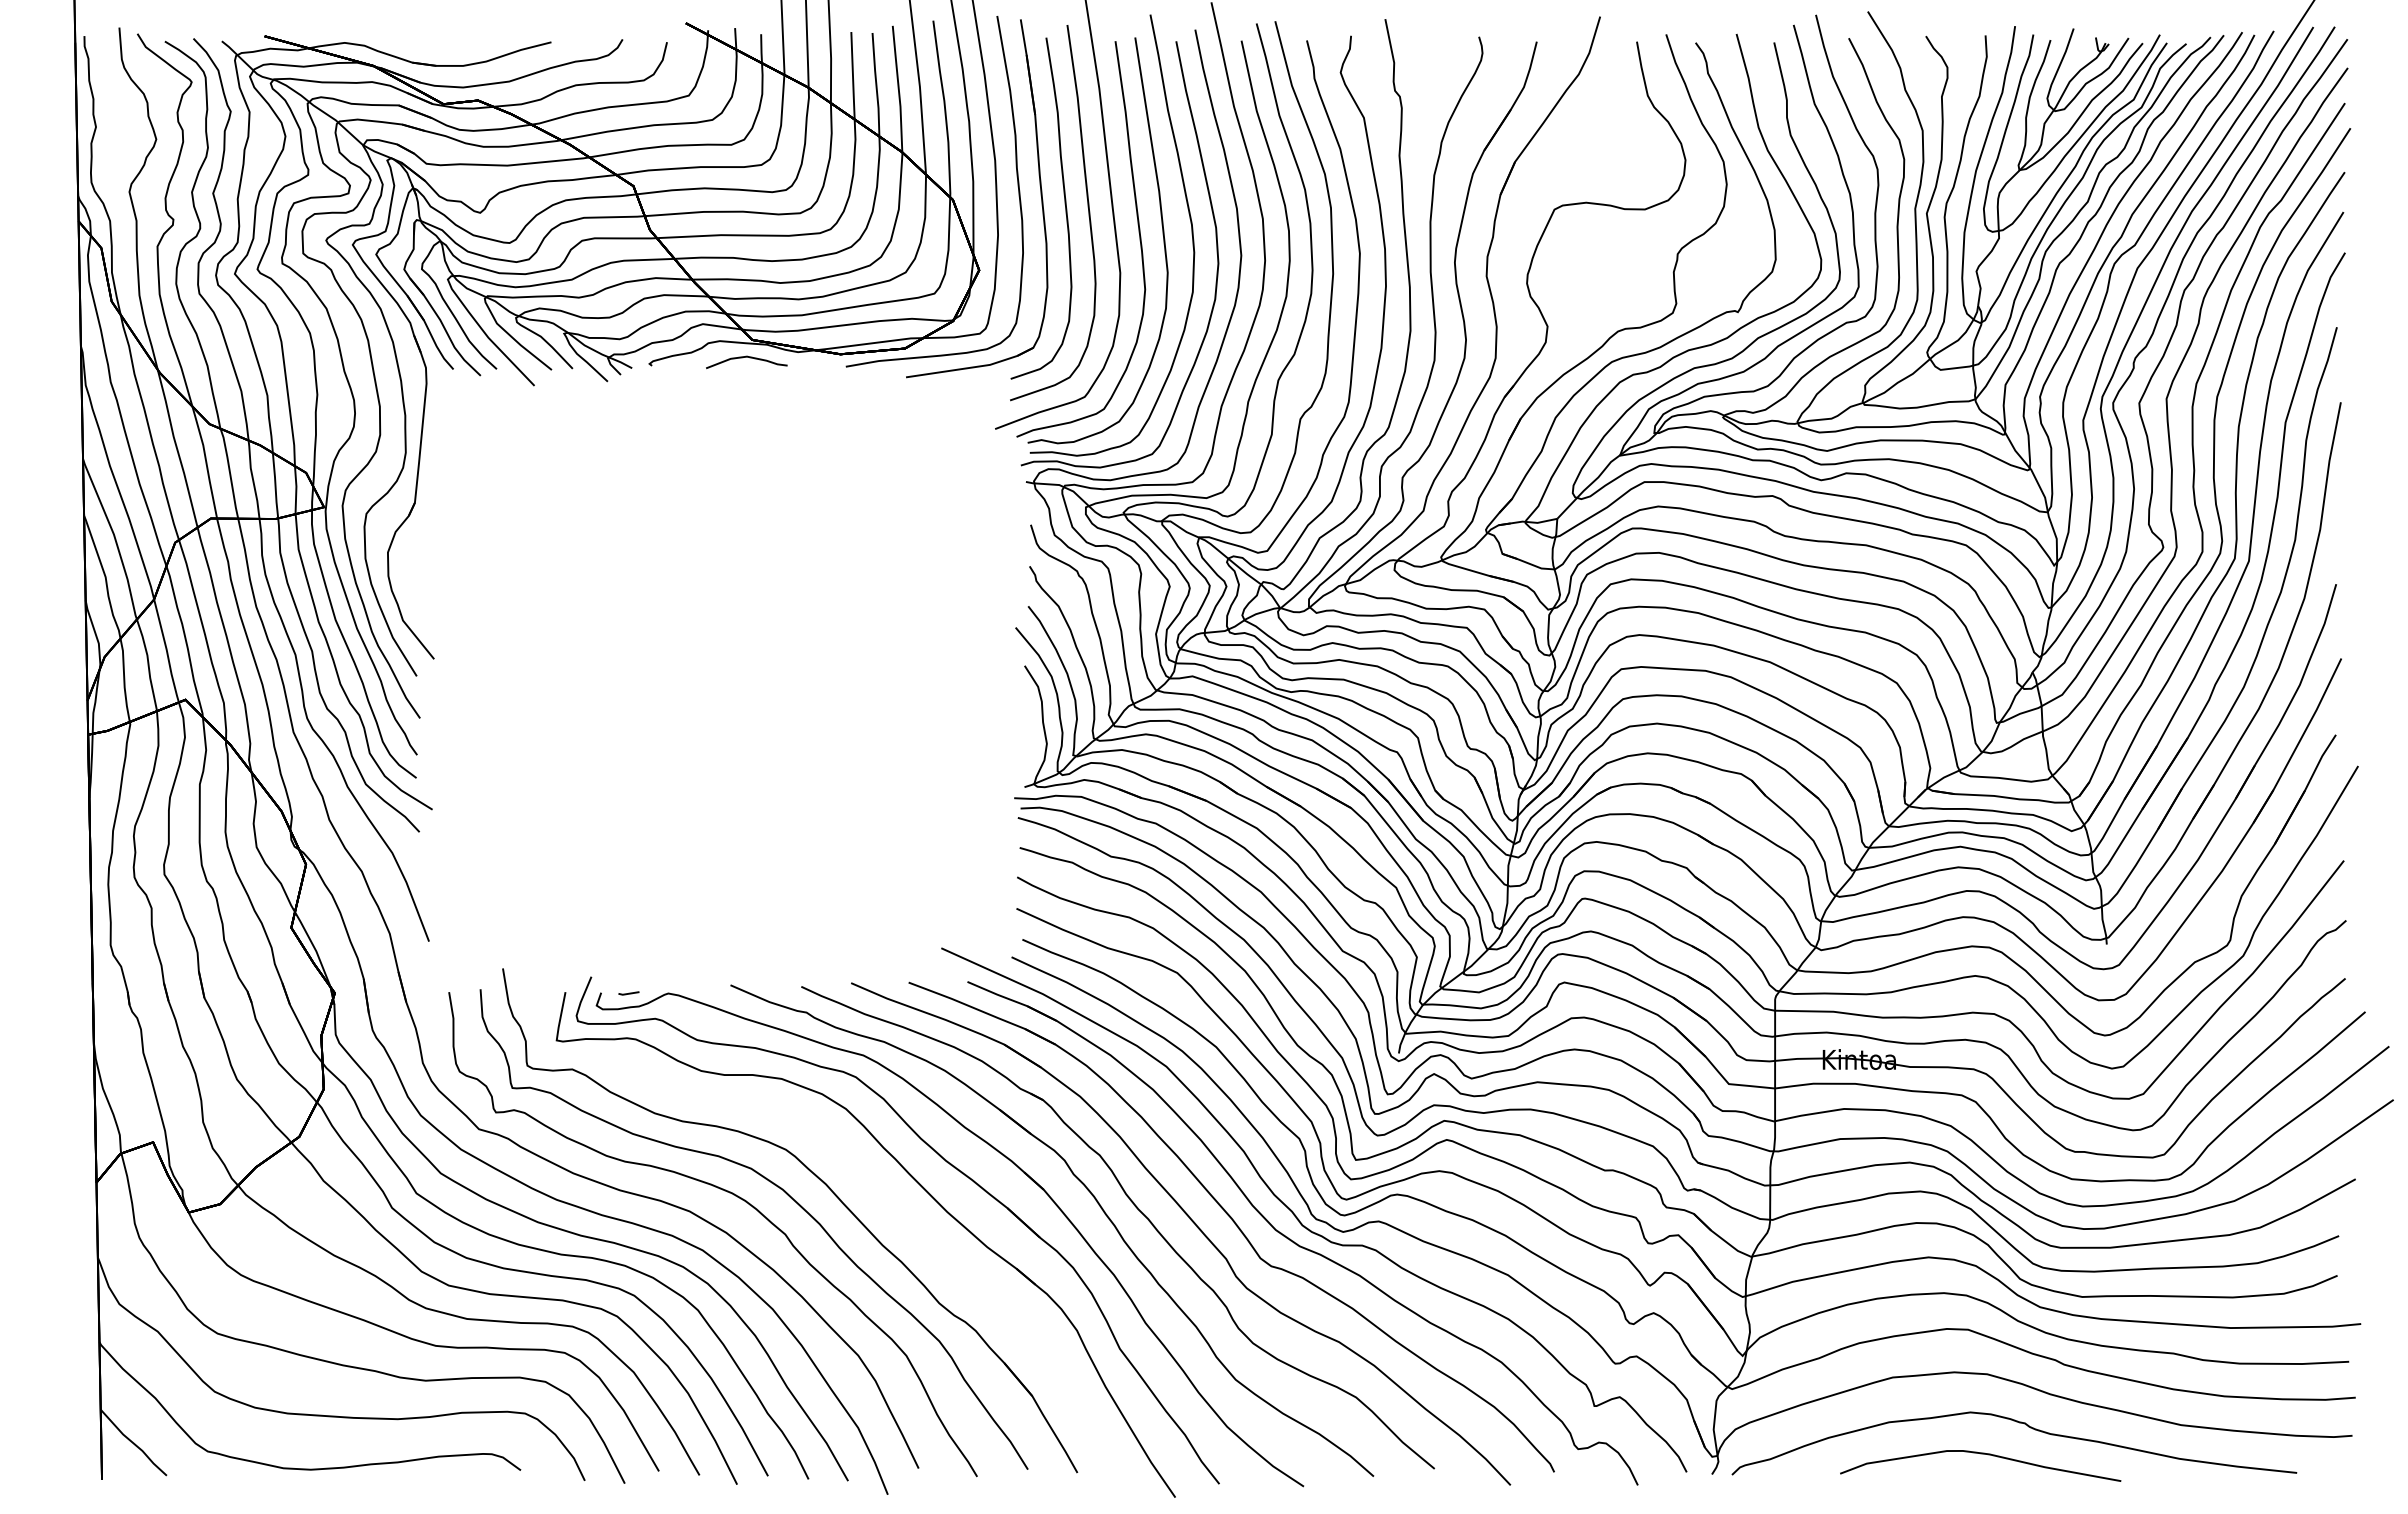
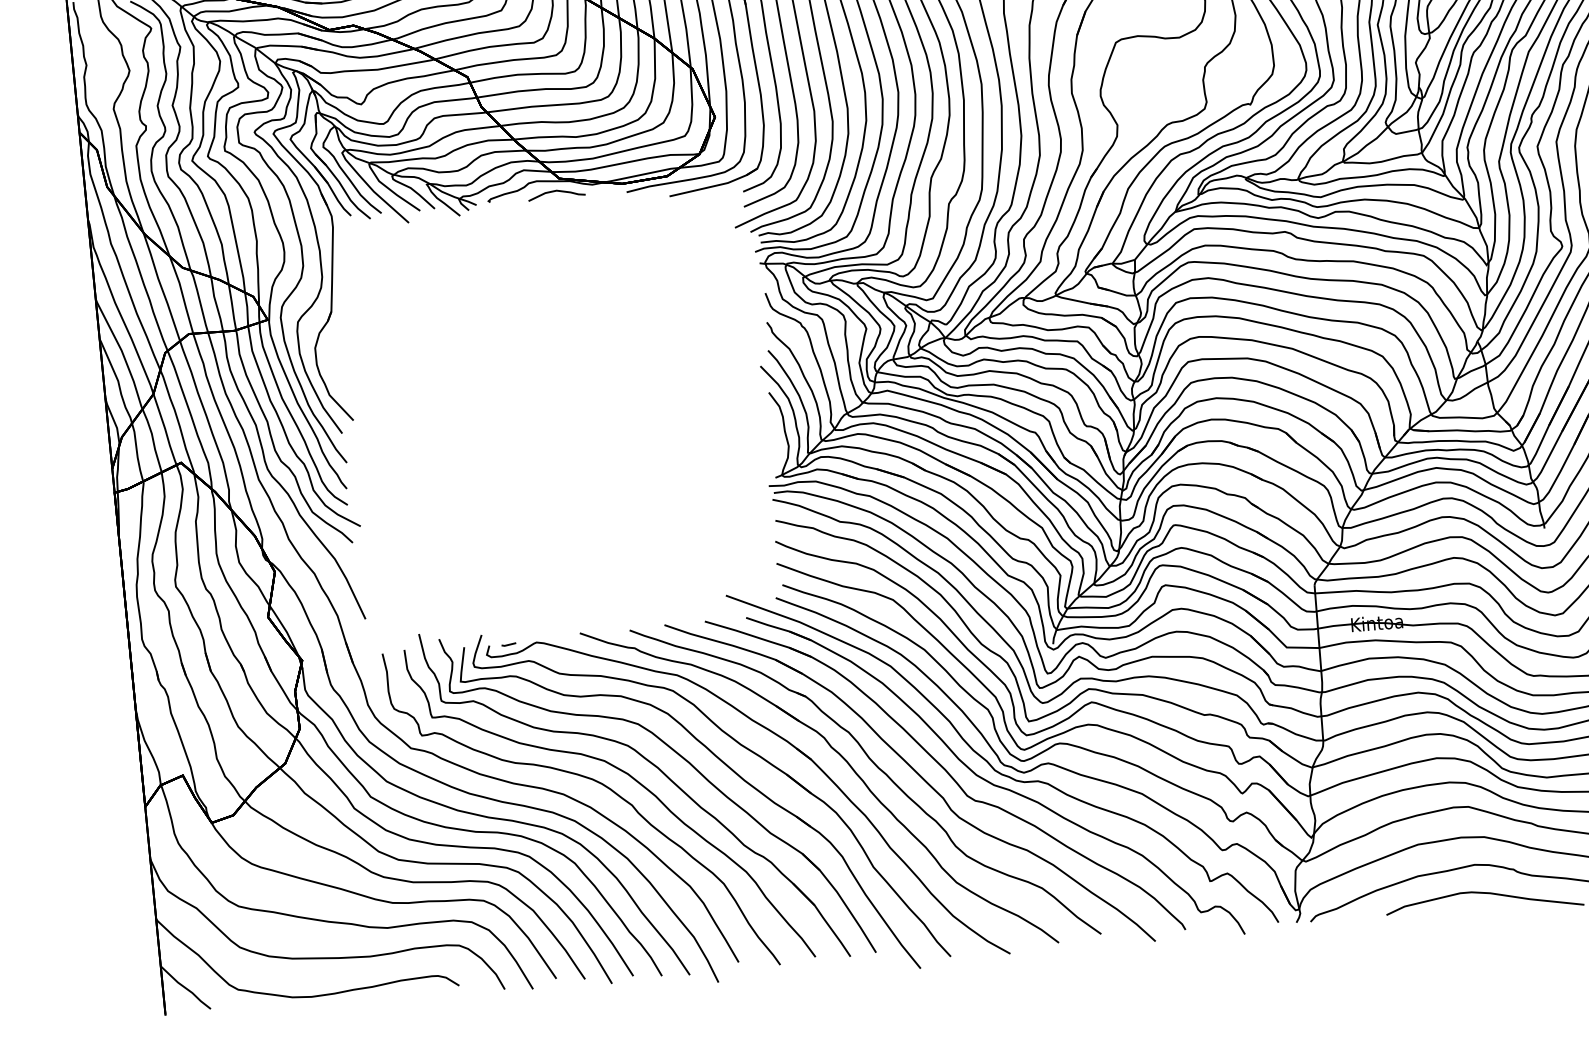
part: (863, 1175) -> (683, 759), added

